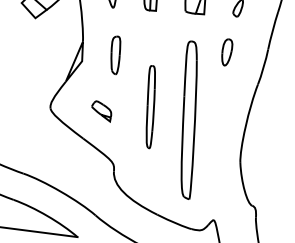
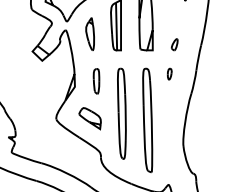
part: (227, 51) -> (169, 73), size x0.62
part: (149, 106) -> (121, 113), size x1.67
part: (100, 110) -> (89, 118), size x1.67

